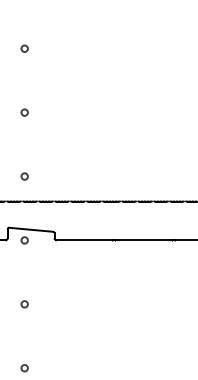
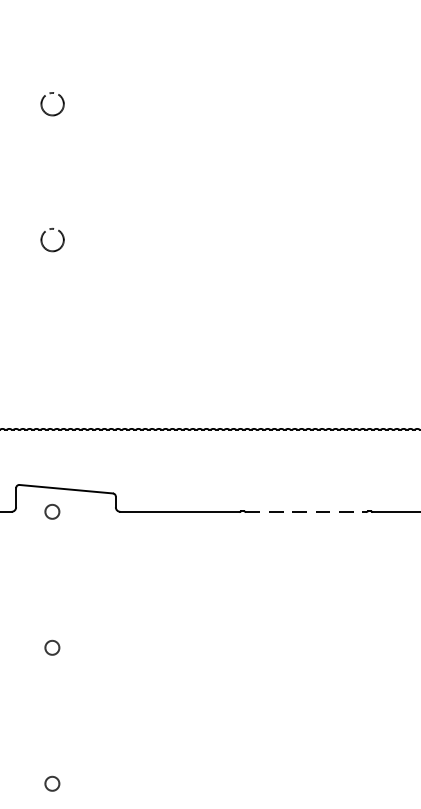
circle: (24, 48) -> (51, 103), size x1.6
circle: (24, 112) -> (51, 239), size x1.6
circle: (24, 176) -> (51, 375), removed
line: (143, 240) -> (305, 511), solid -> dashed

